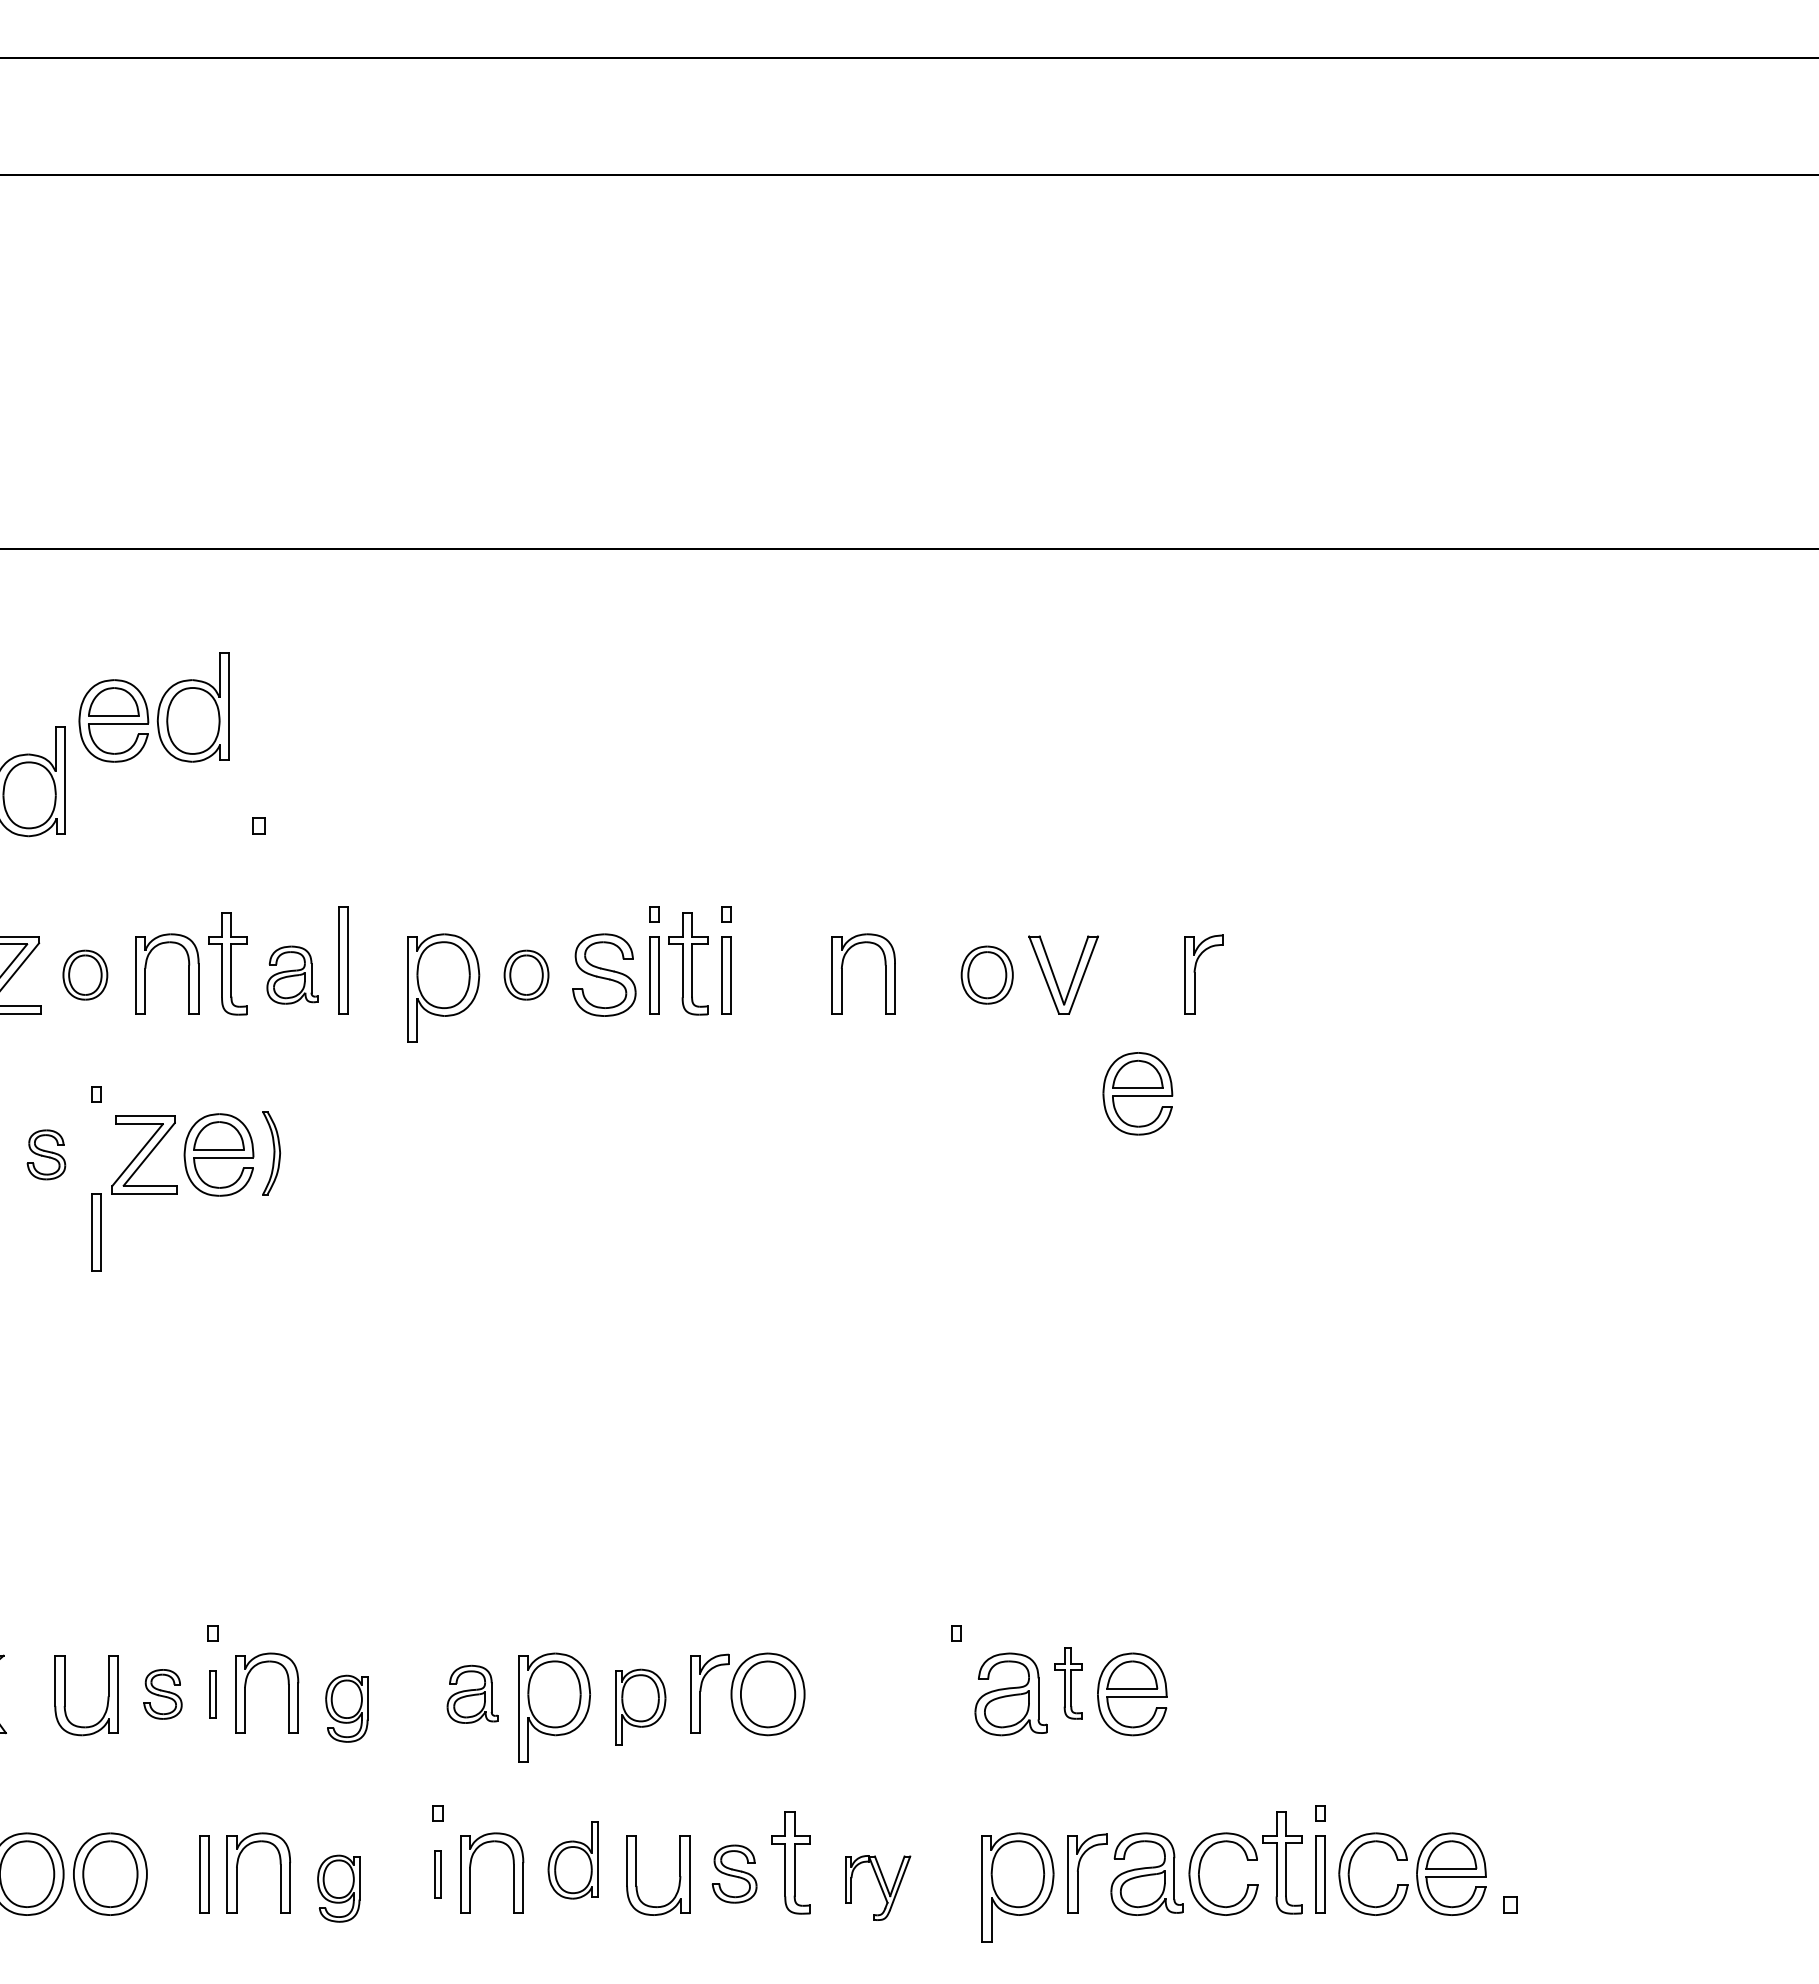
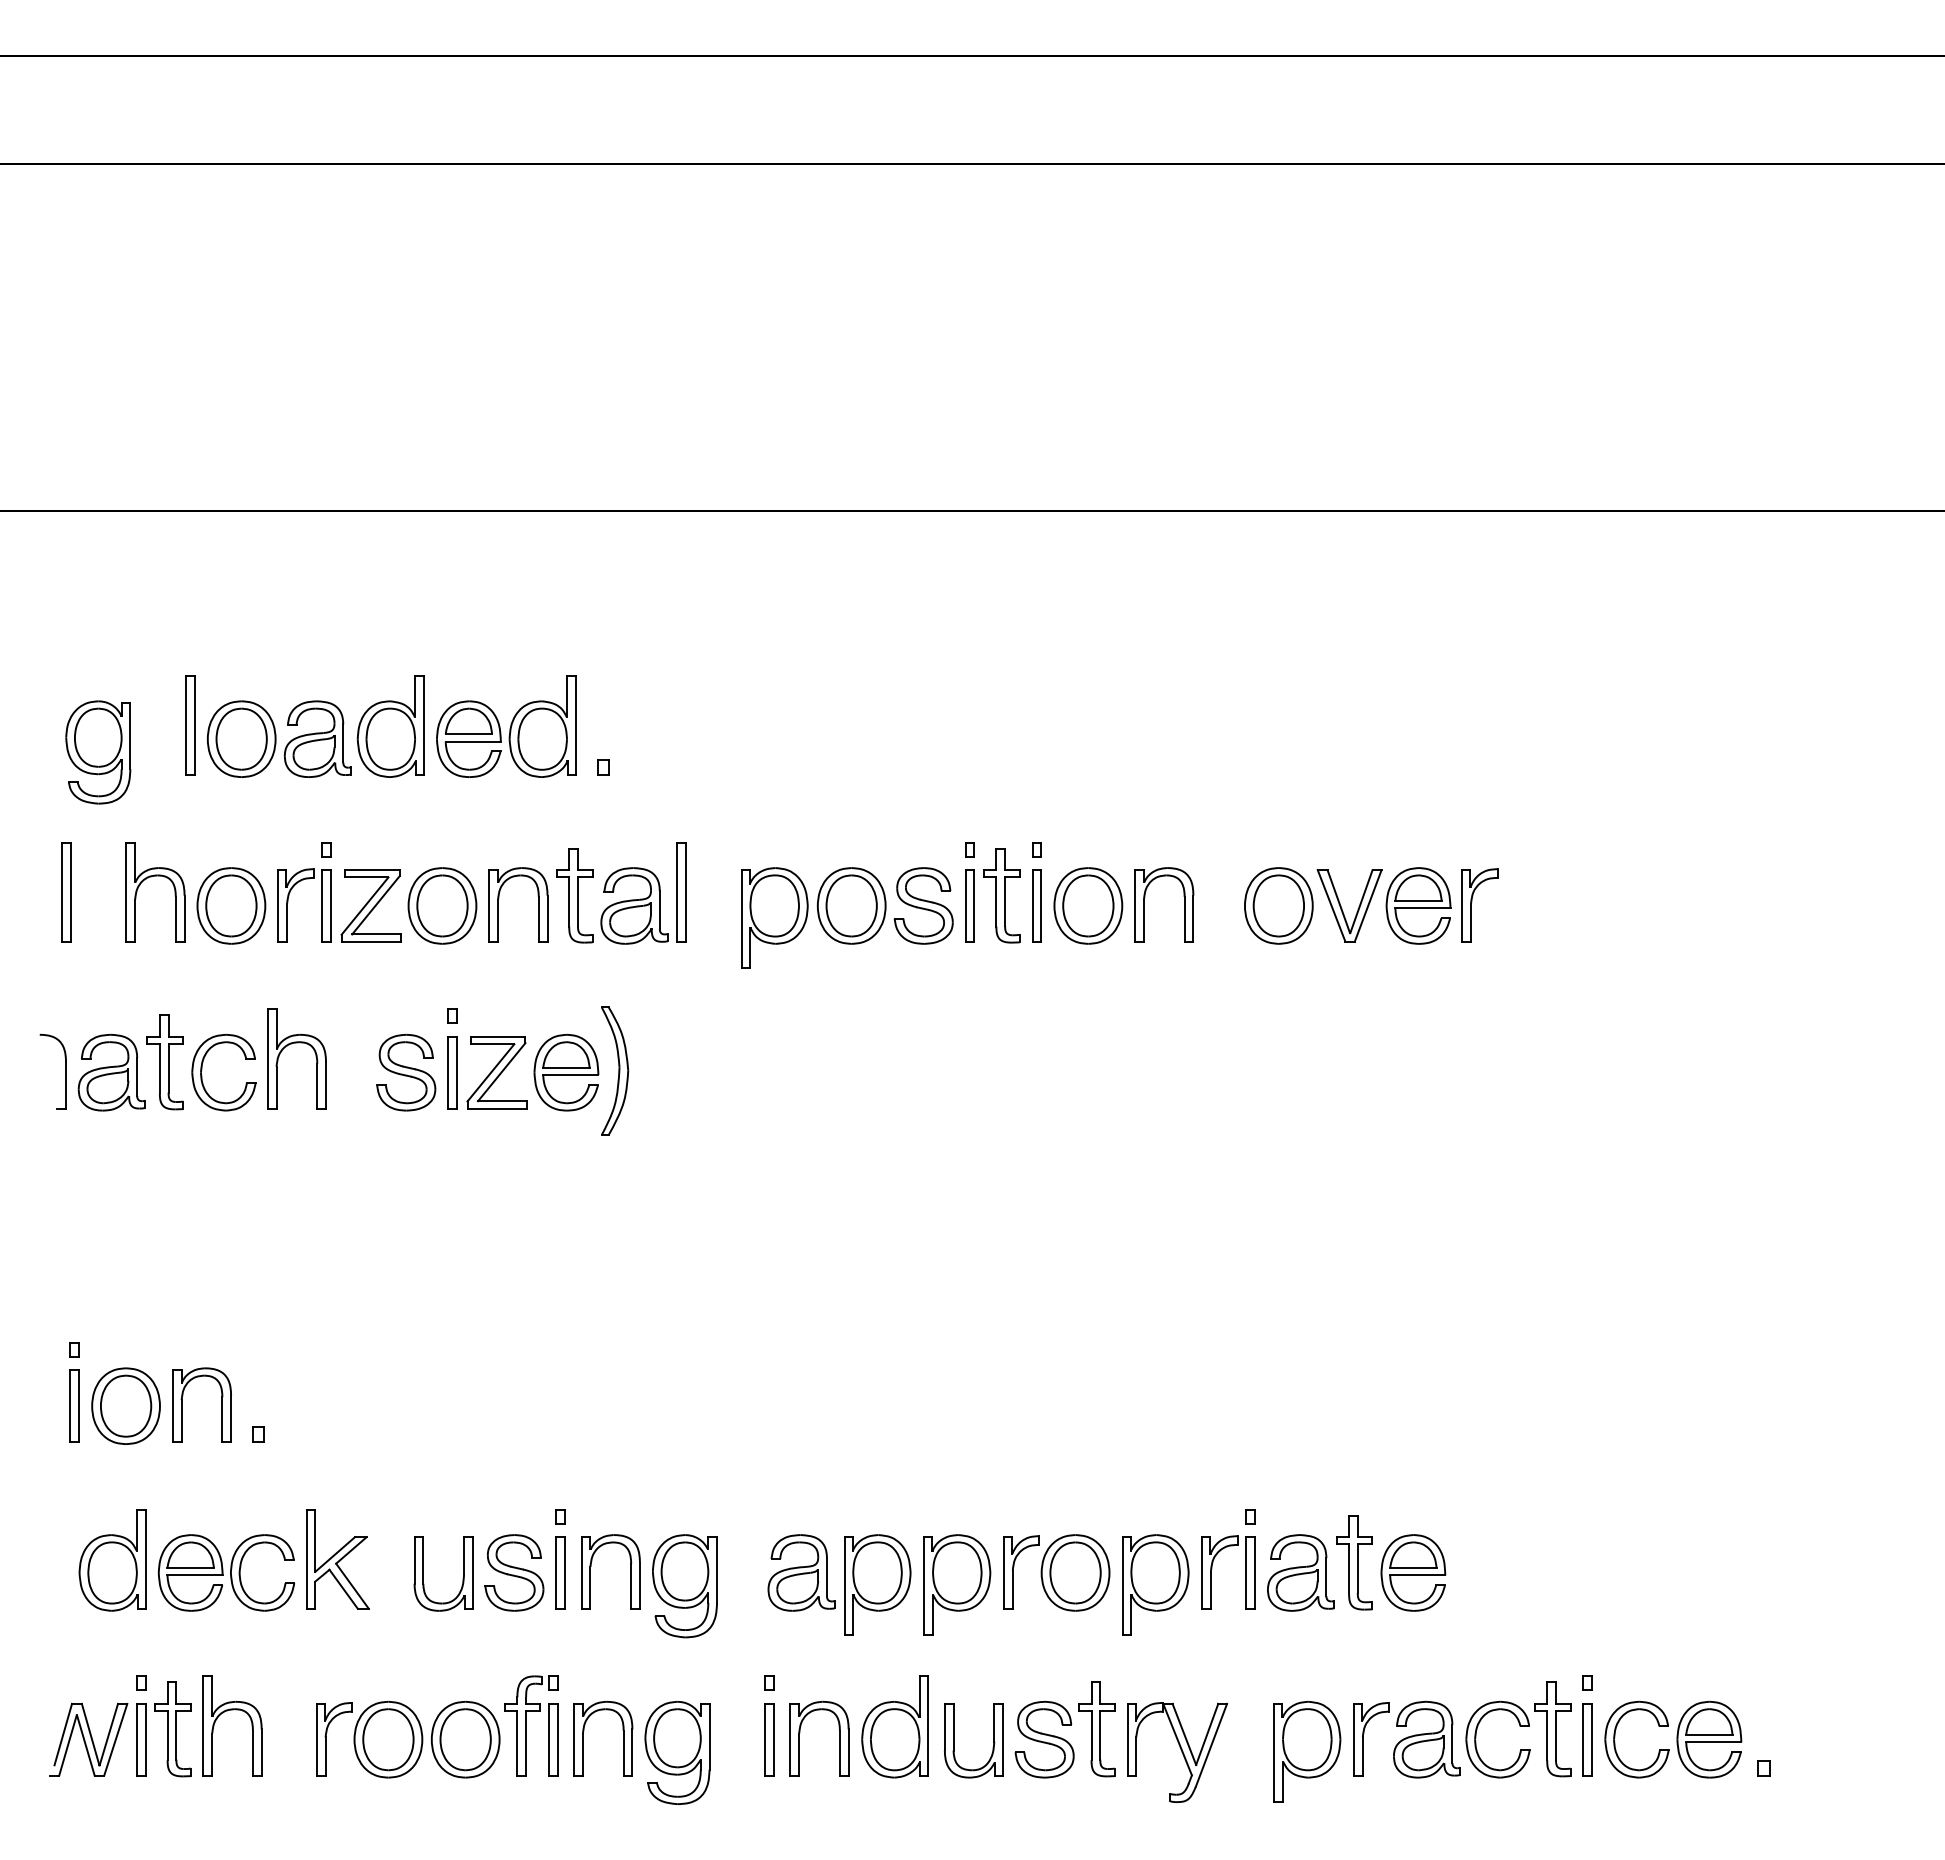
part: (154, 707) -> (506, 726), moved
part: (85, 974) -> (442, 905), size x1.67
part: (292, 974) -> (634, 905), size x1.43
part: (526, 974) -> (851, 905), size x1.67
part: (781, 974) -> (1088, 905), added
part: (986, 974) -> (1278, 905), size x1.43
part: (1137, 1093) -> (1418, 905), moved
part: (271, 1152) -> (615, 1070), size x1.67
part: (46, 1154) -> (406, 1072), size x1.67
part: (96, 1232) -> (452, 1072), moved
part: (1068, 1683) -> (1354, 1562), size x1.43
part: (915, 1690) -> (1212, 1569), added
part: (163, 1693) -> (514, 1572), size x1.67
part: (212, 1693) -> (560, 1572), size x1.67
part: (472, 1693) -> (801, 1572), size x1.43
part: (640, 1706) -> (957, 1584), size x1.43
part: (854, 1706) -> (1155, 1584), added
part: (346, 1708) -> (684, 1586), size x1.67
part: (181, 1858) -> (531, 1725), added
part: (572, 1859) -> (894, 1726), size x1.43
part: (438, 1873) -> (769, 1739), size x1.67
part: (734, 1873) -> (1044, 1739), size x1.43
part: (877, 1887) -> (1177, 1752), size x1.67
part: (338, 1889) -> (677, 1753), size x1.67

